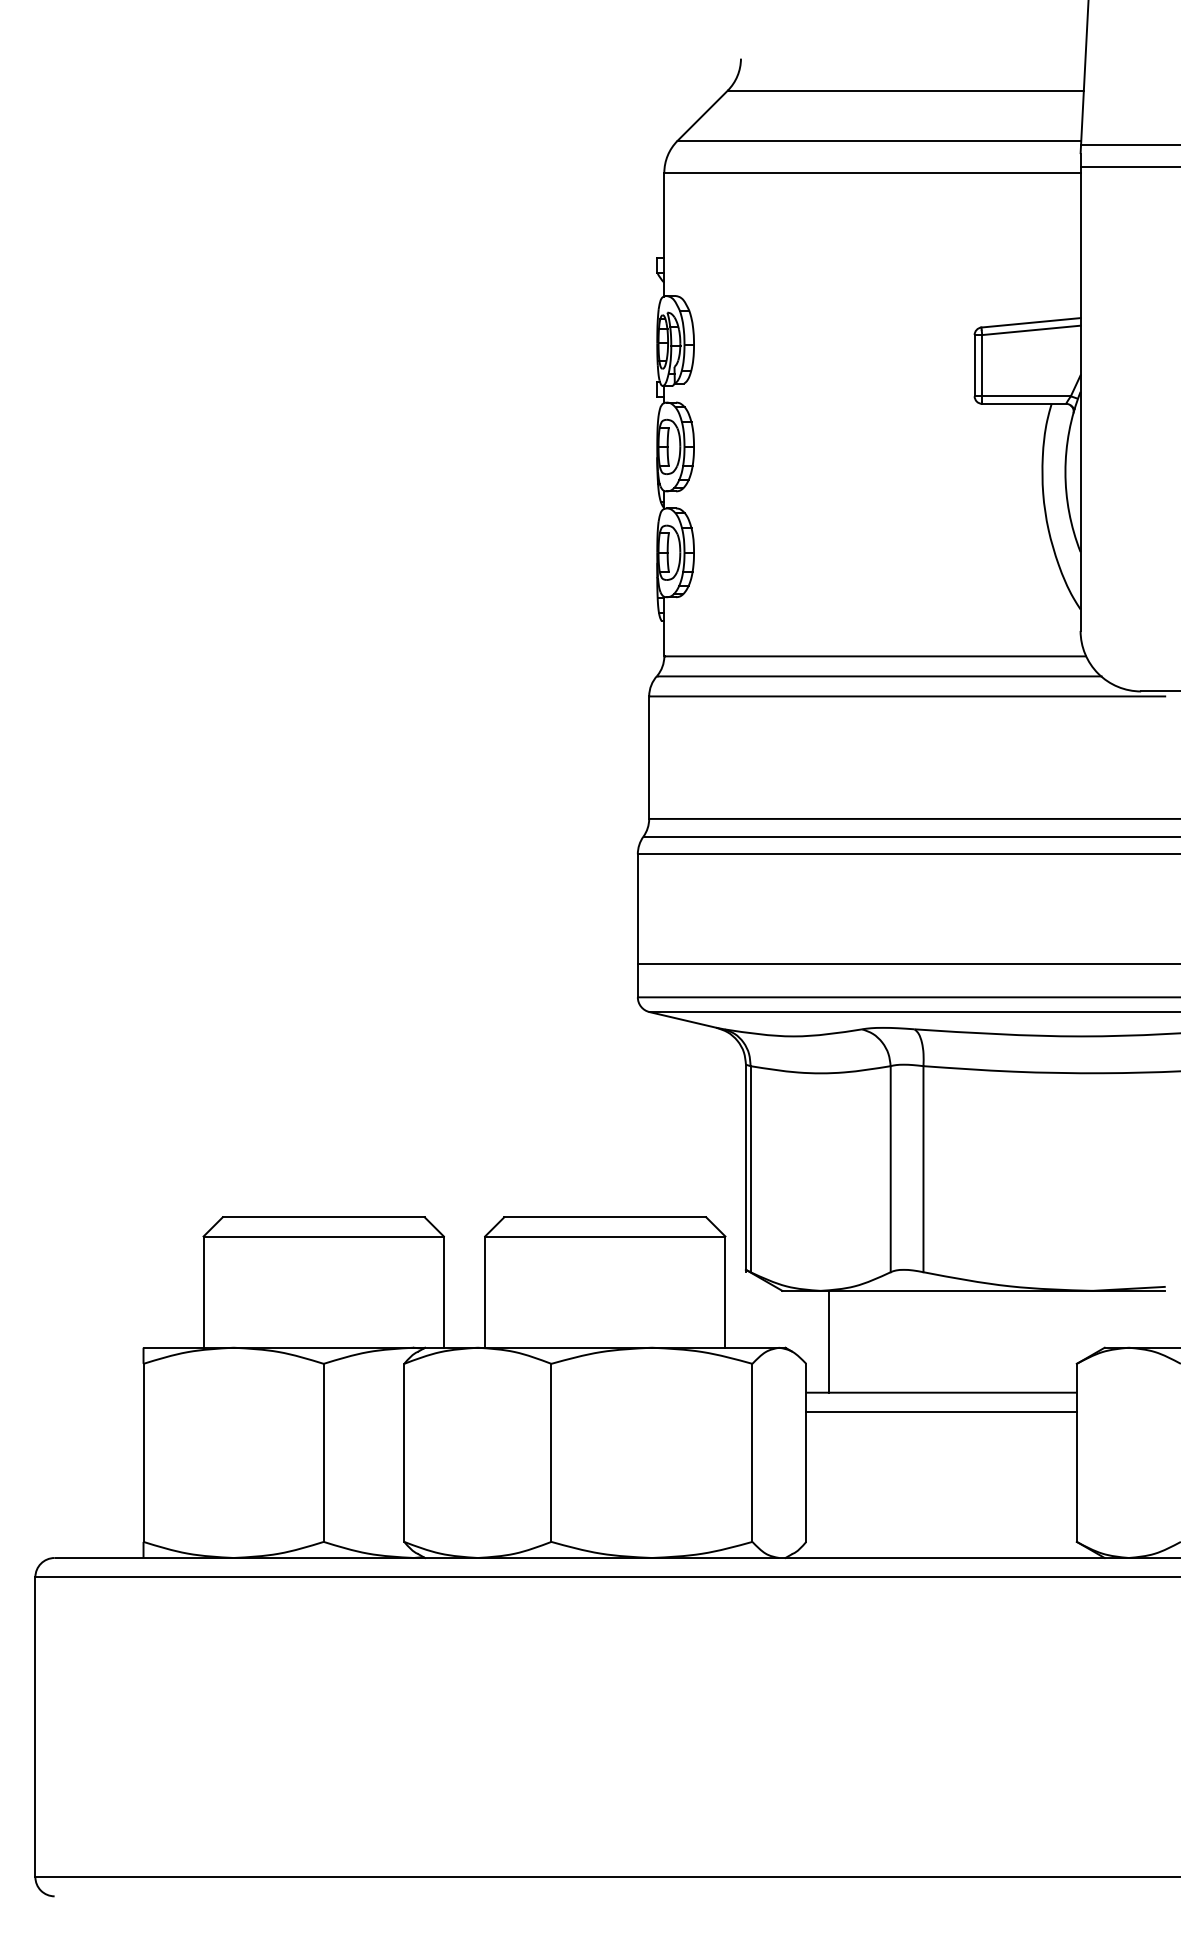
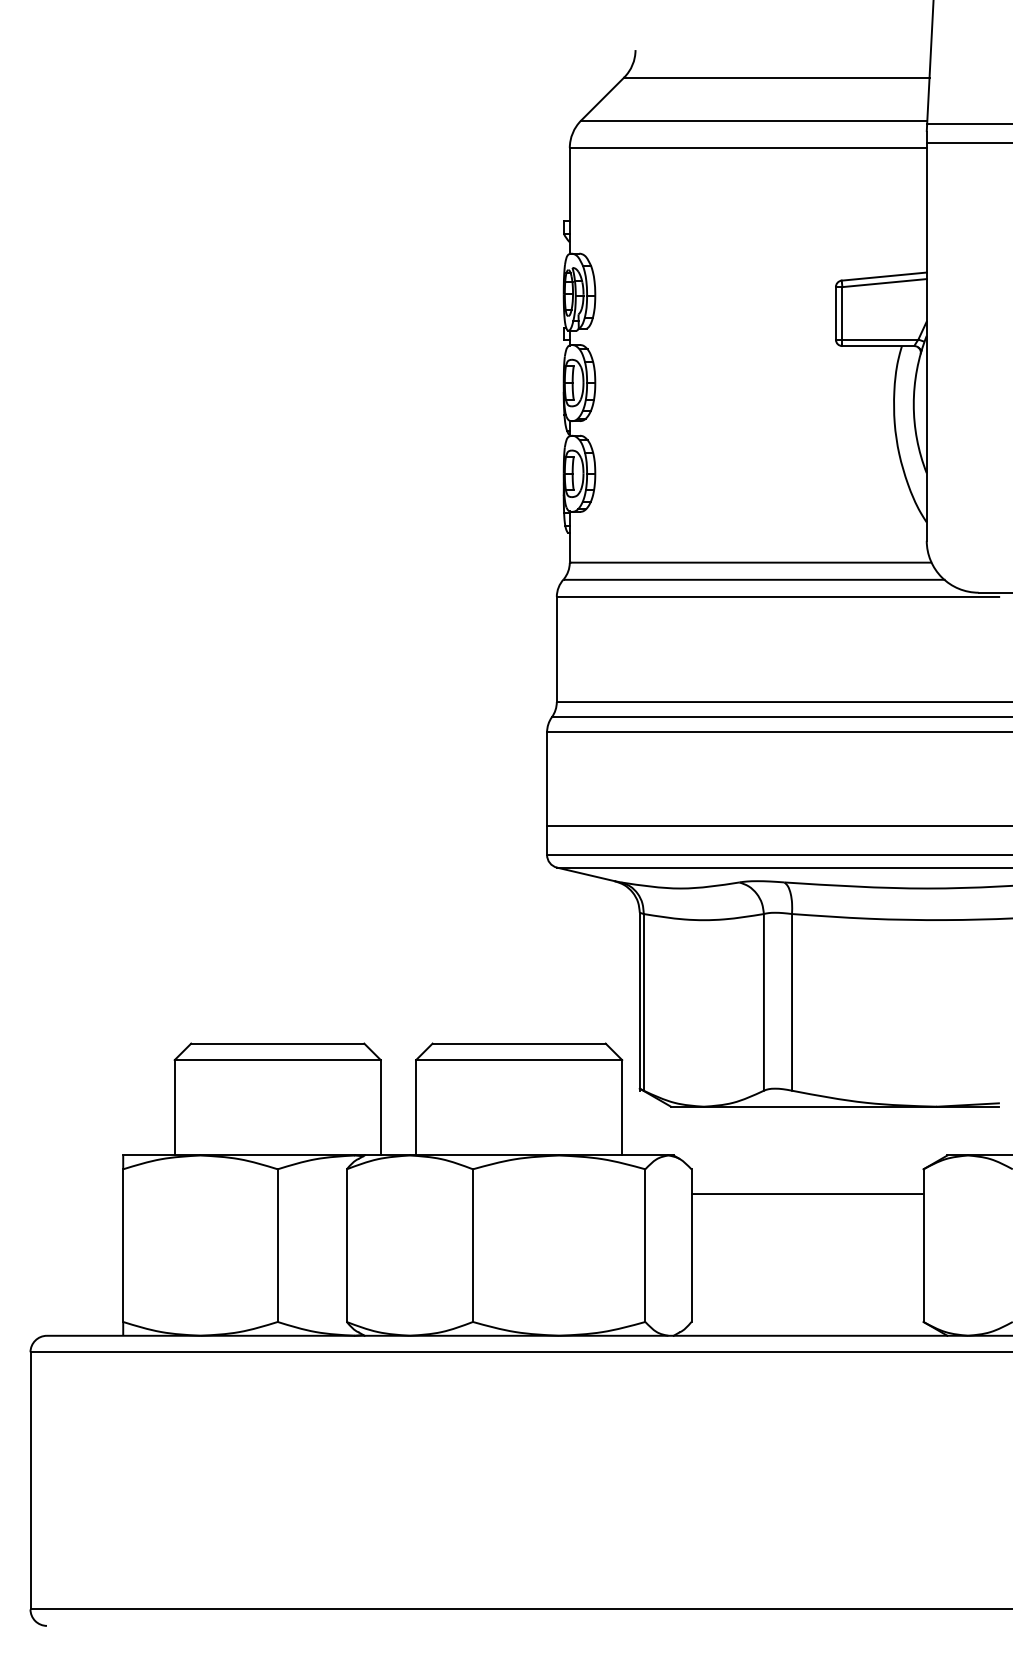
line: (828, 1341) -> (710, 1150), removed
line: (941, 1411) -> (807, 1210), removed

